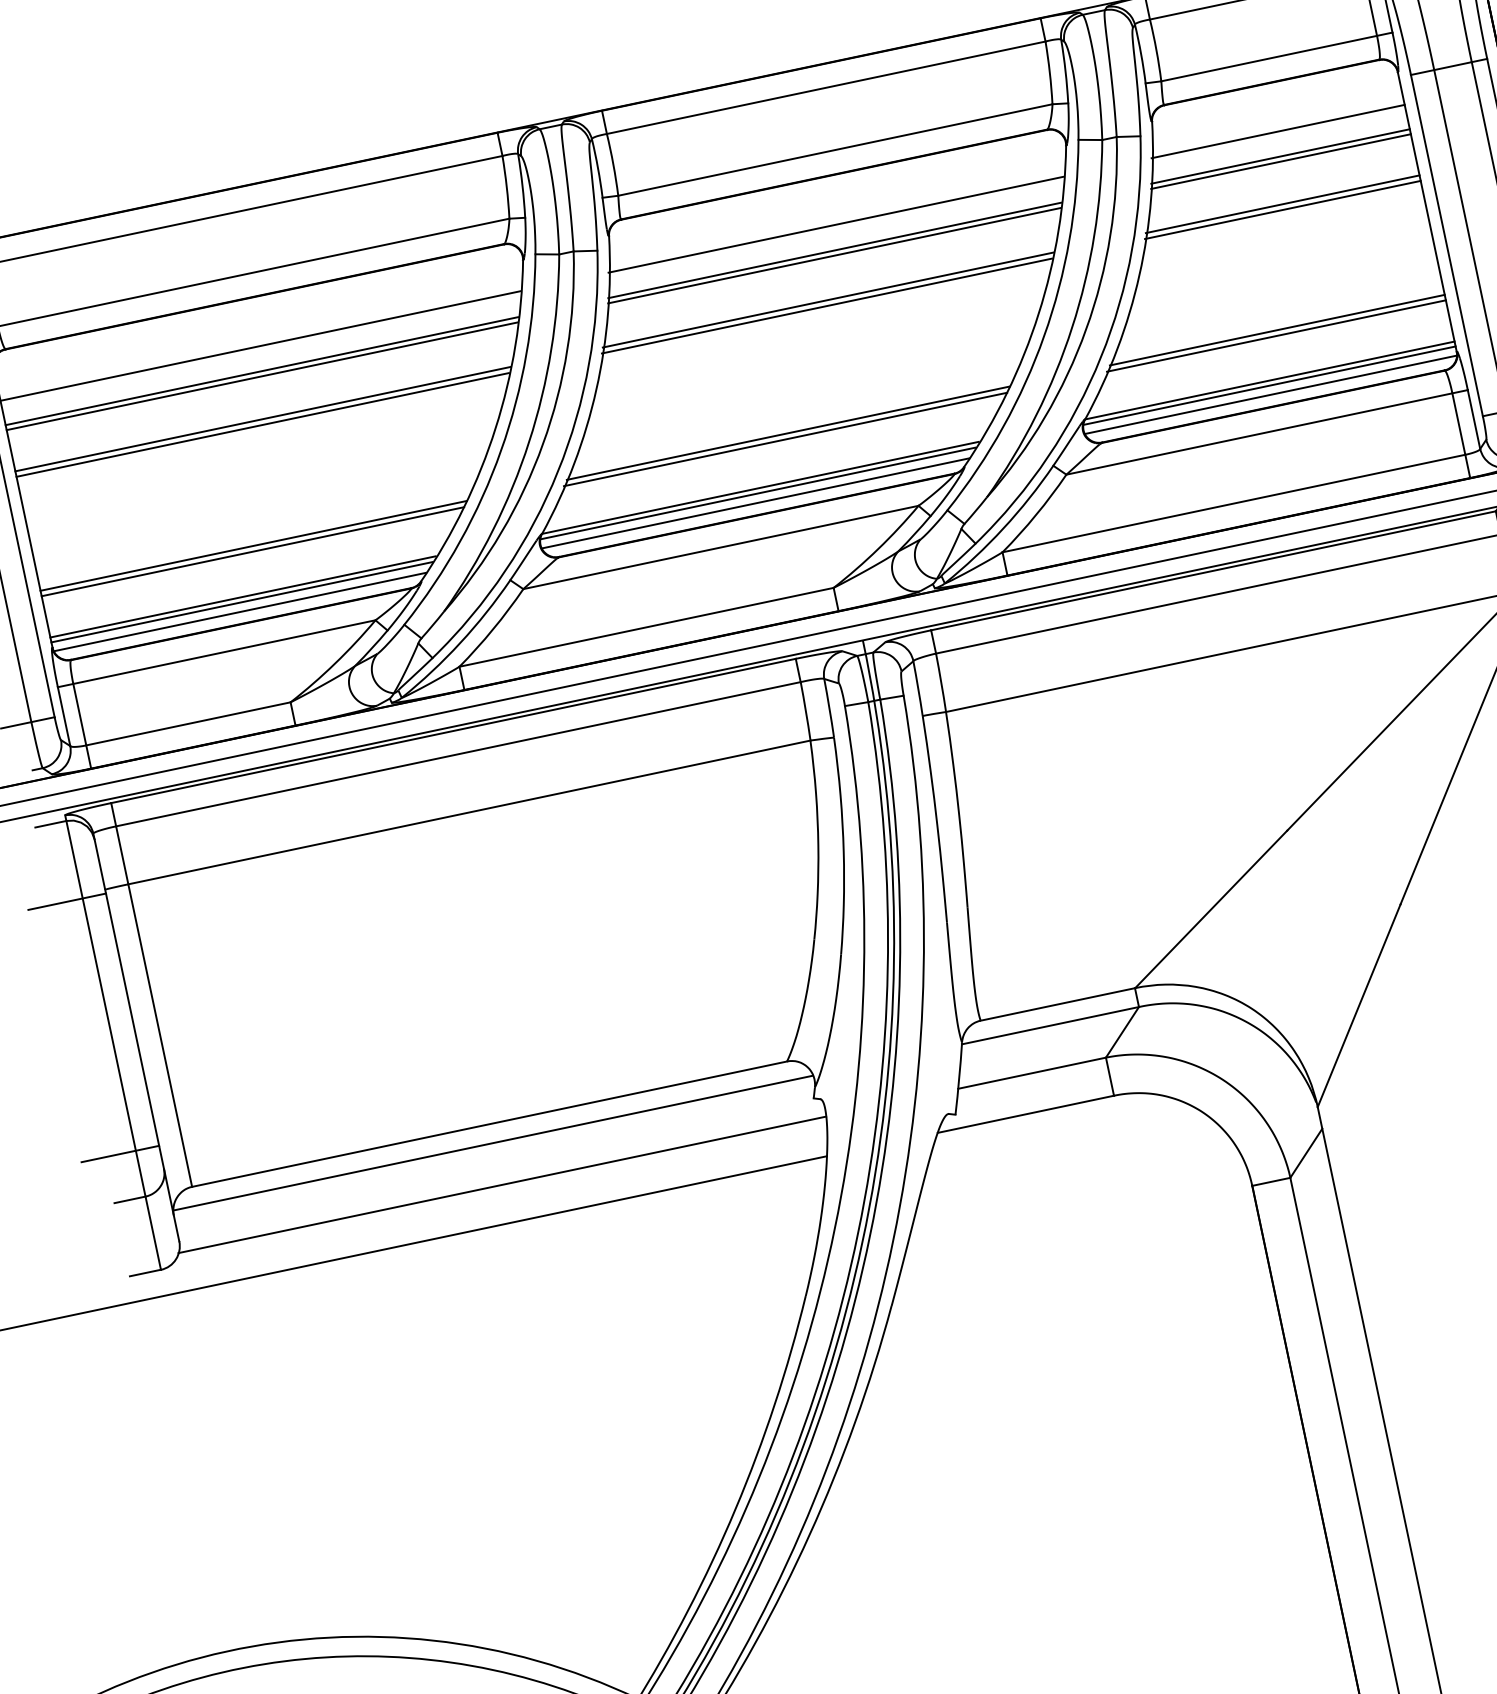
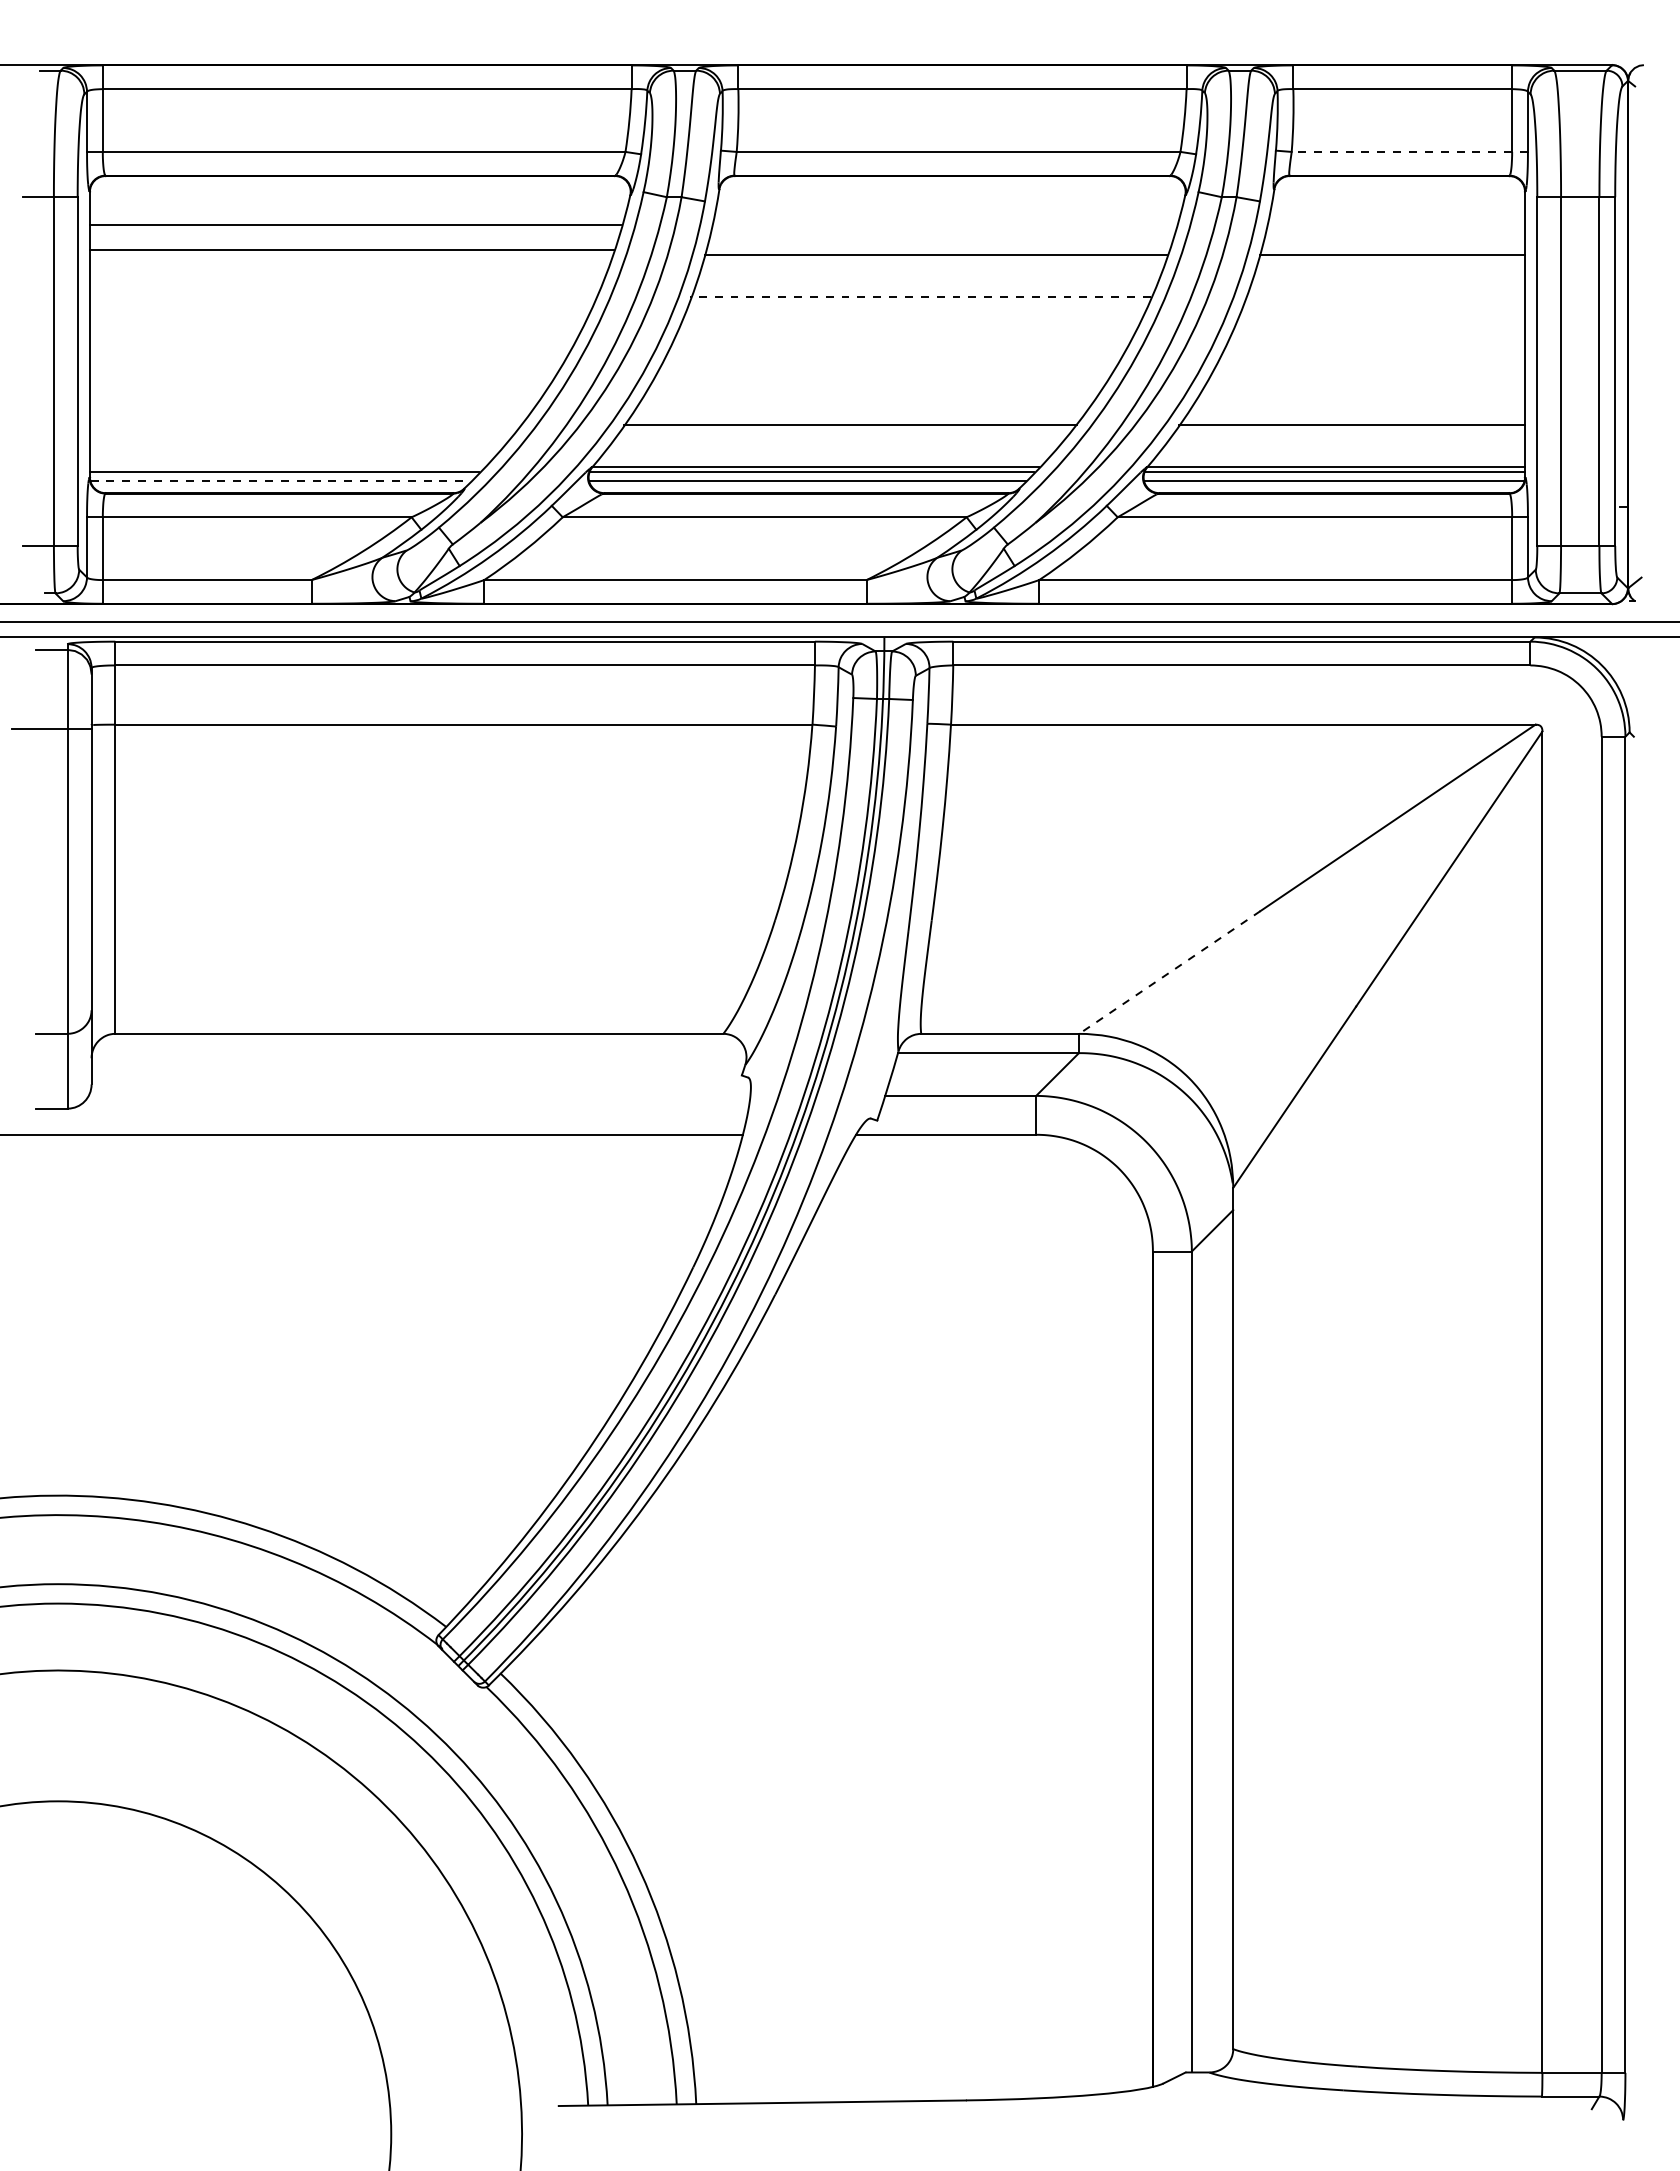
line: (1276, 56) -> (1409, 151), solid -> dashed
line: (1278, 131) -> (1395, 225), removed
line: (1280, 156) -> (1392, 250), removed
line: (1283, 204) -> (1385, 297), removed
line: (1283, 209) -> (1384, 302), removed
line: (835, 225) -> (943, 225), removed
line: (834, 251) -> (936, 250), removed
line: (828, 300) -> (920, 297), solid -> dashed
line: (827, 305) -> (918, 302), removed
line: (1276, 330) -> (1353, 419), removed
line: (261, 376) -> (350, 255), removed
line: (262, 419) -> (342, 297), removed
line: (262, 424) -> (341, 302), removed
line: (787, 433) -> (853, 419), removed
line: (253, 546) -> (307, 419), removed
line: (252, 551) -> (305, 424), removed
line: (242, 597) -> (286, 467), removed
line: (240, 612) -> (281, 481), solid -> dashed
line: (1210, 909) -> (1169, 972), solid -> dashed
line: (492, 1143) -> (418, 1053), removed
line: (119, 1153) -> (51, 986), removed
line: (502, 1184) -> (419, 1095), removed

